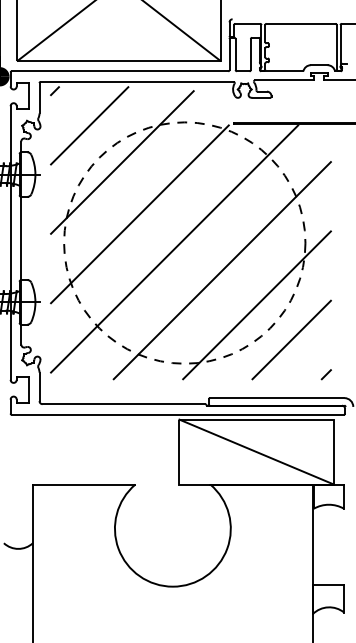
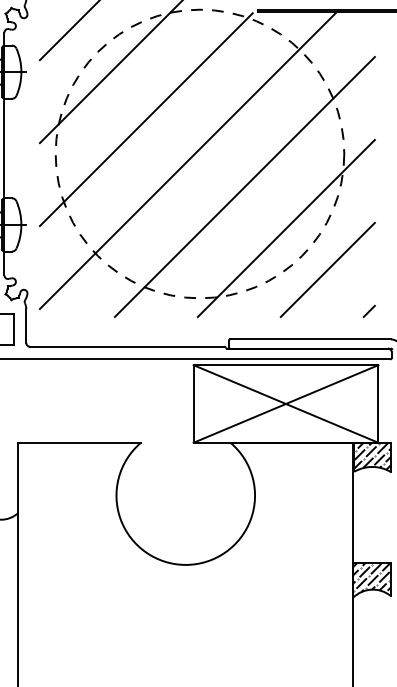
line: (256, 451) -> (285, 403), added
hatch: (328, 495) -> (371, 455), added
hatch: (328, 597) -> (371, 577), added

